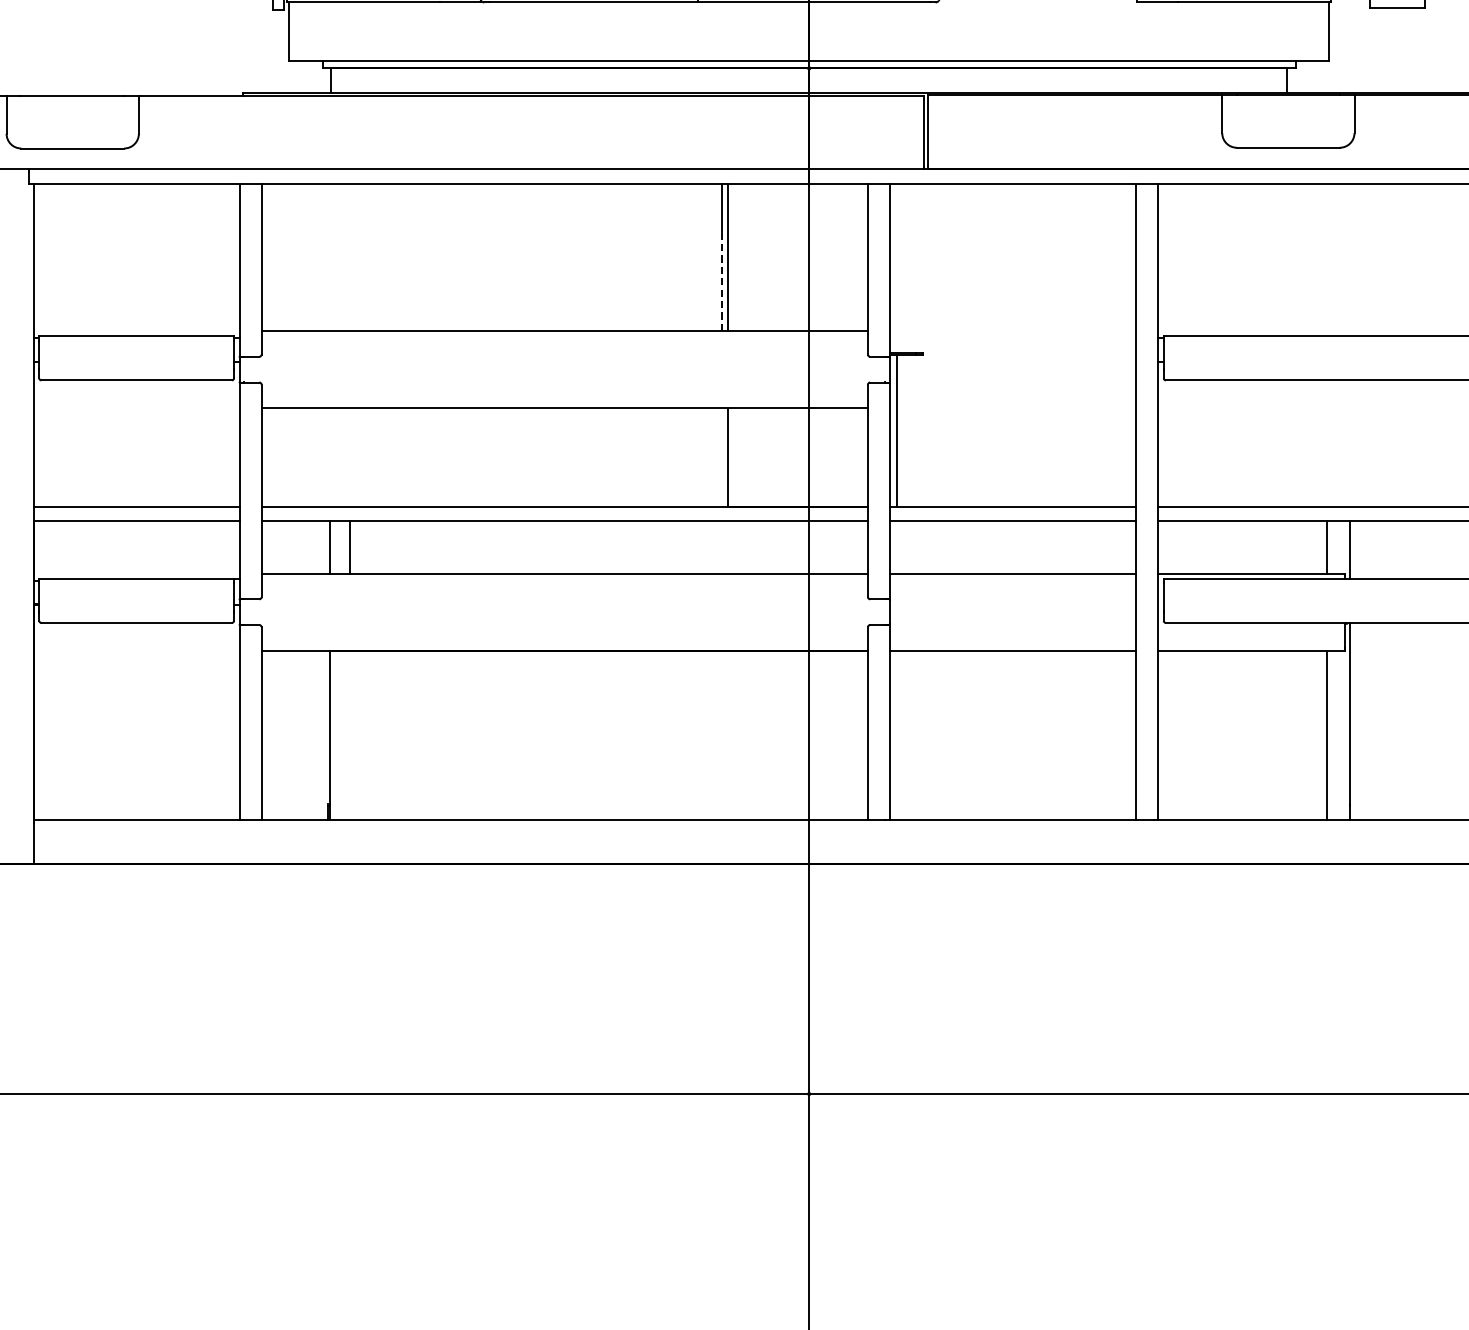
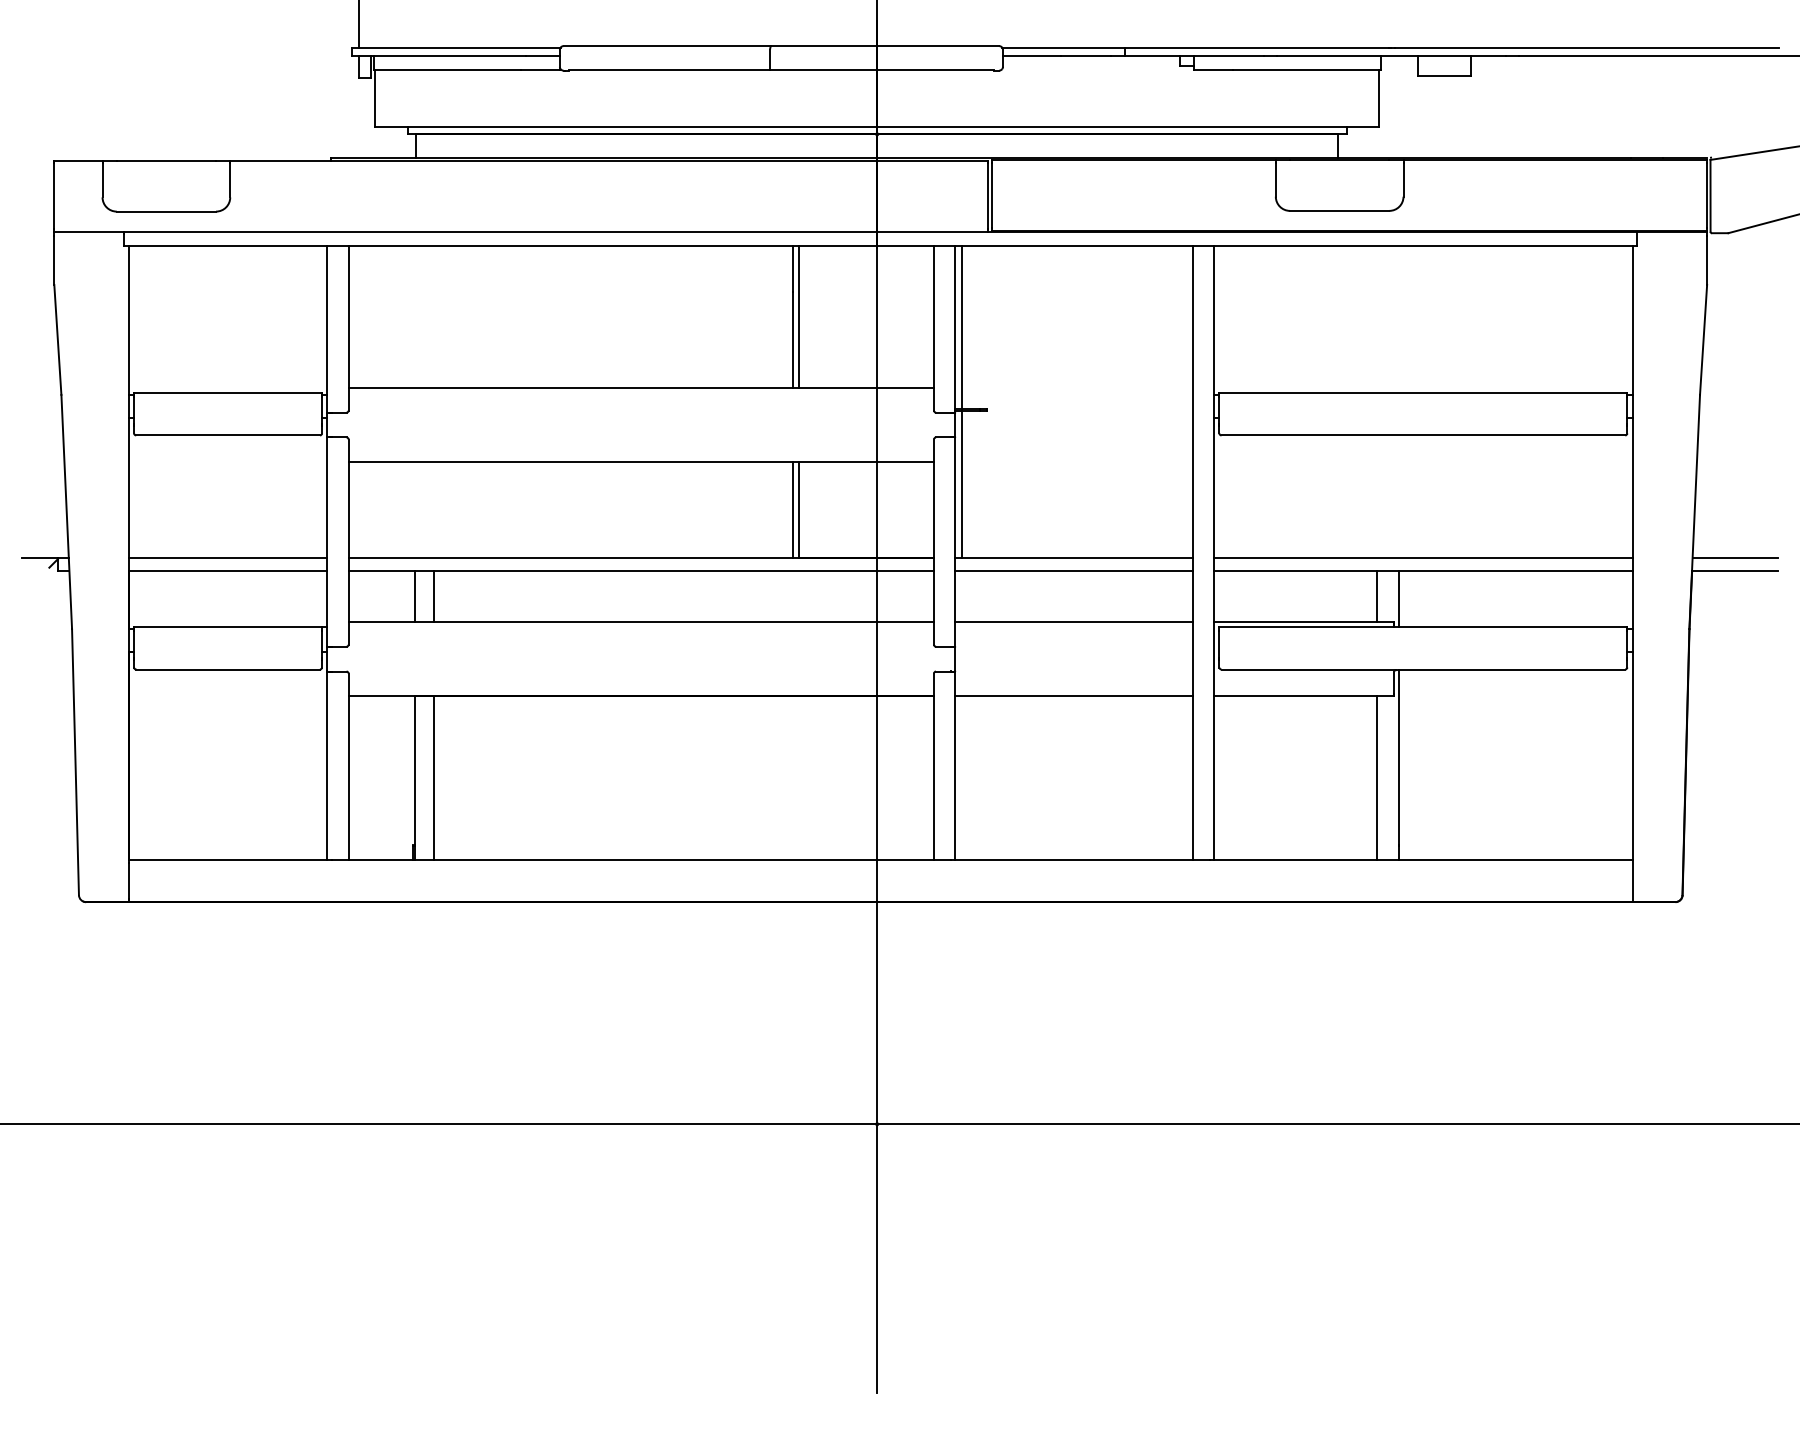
line: (896, 268) -> (961, 327), added
line: (721, 282) -> (792, 340), dashed -> solid
line: (721, 457) -> (792, 509), added
line: (349, 734) -> (433, 777), added

